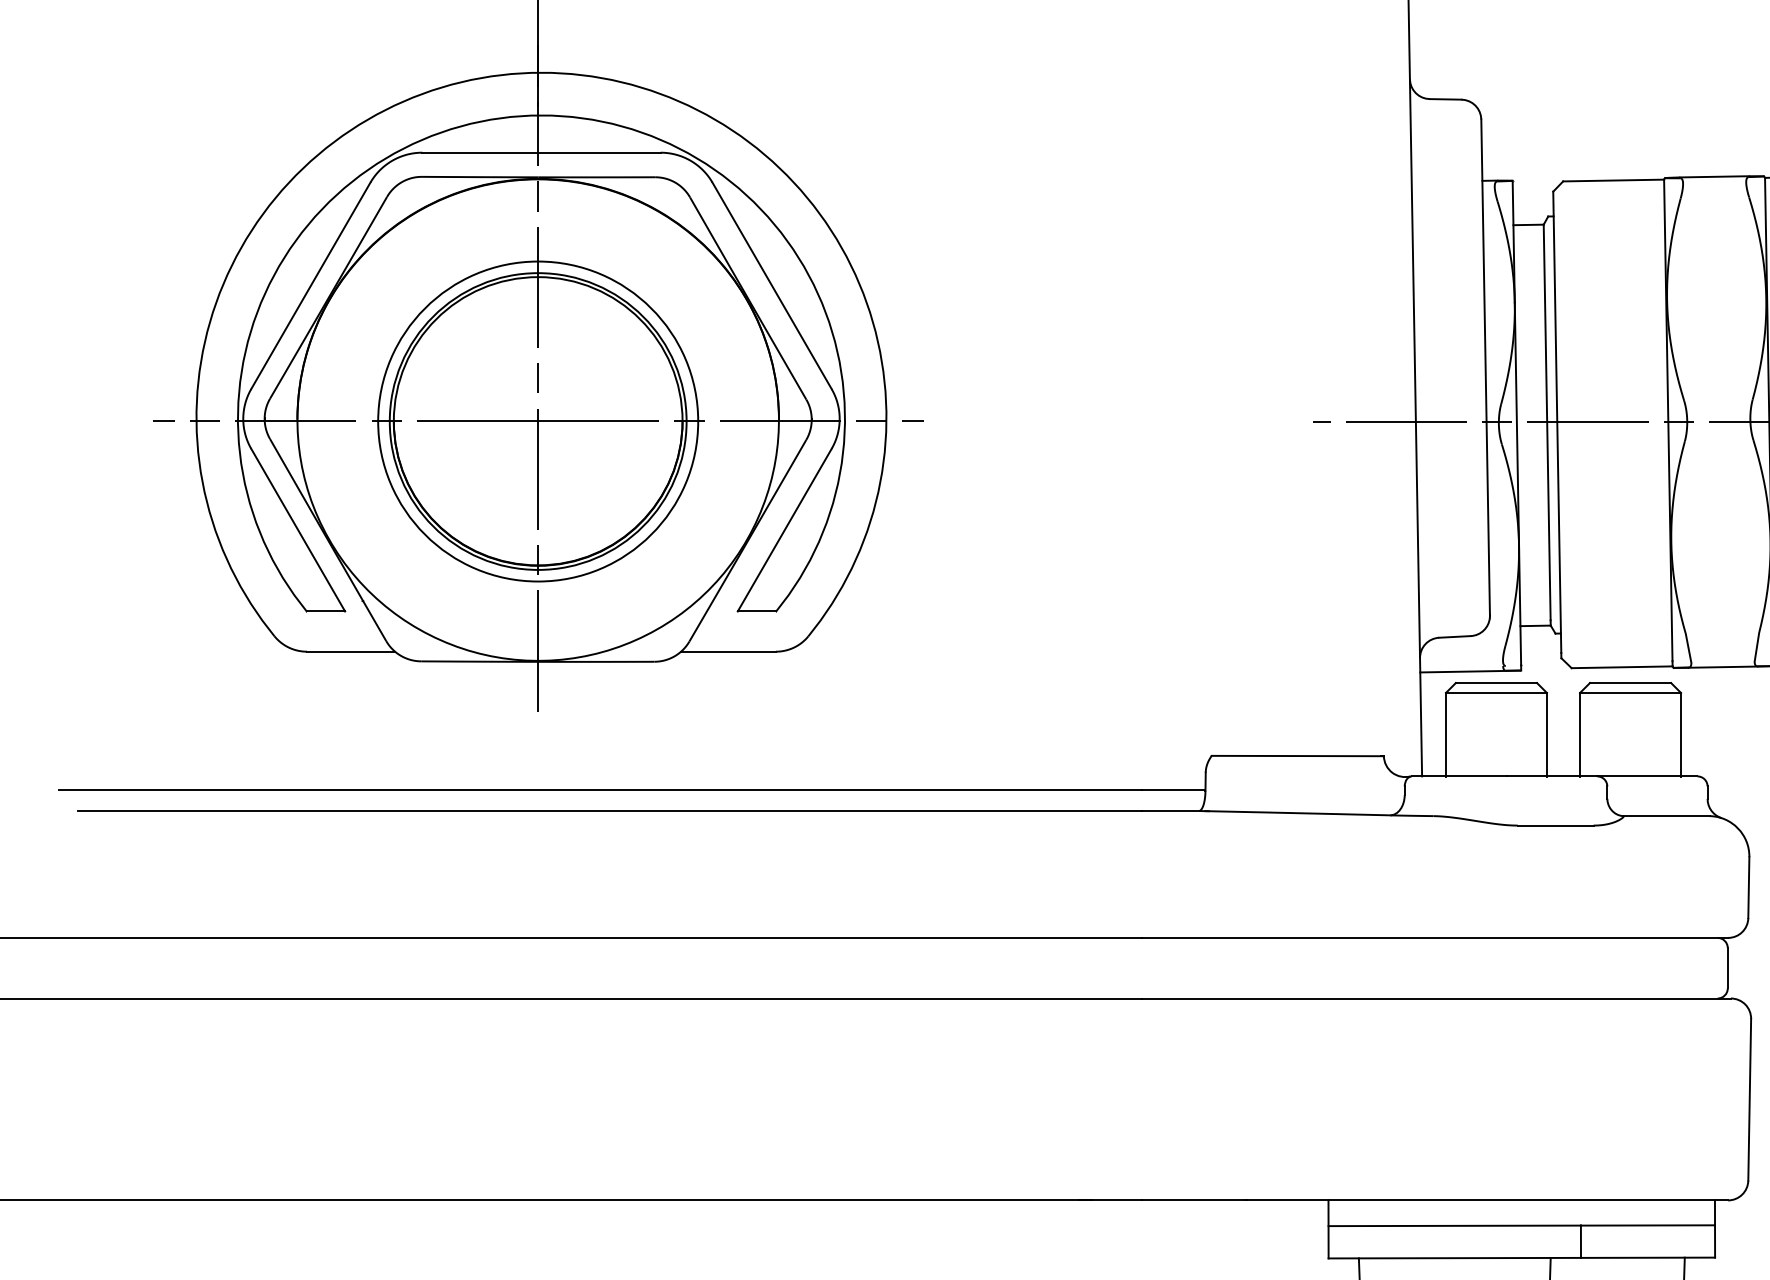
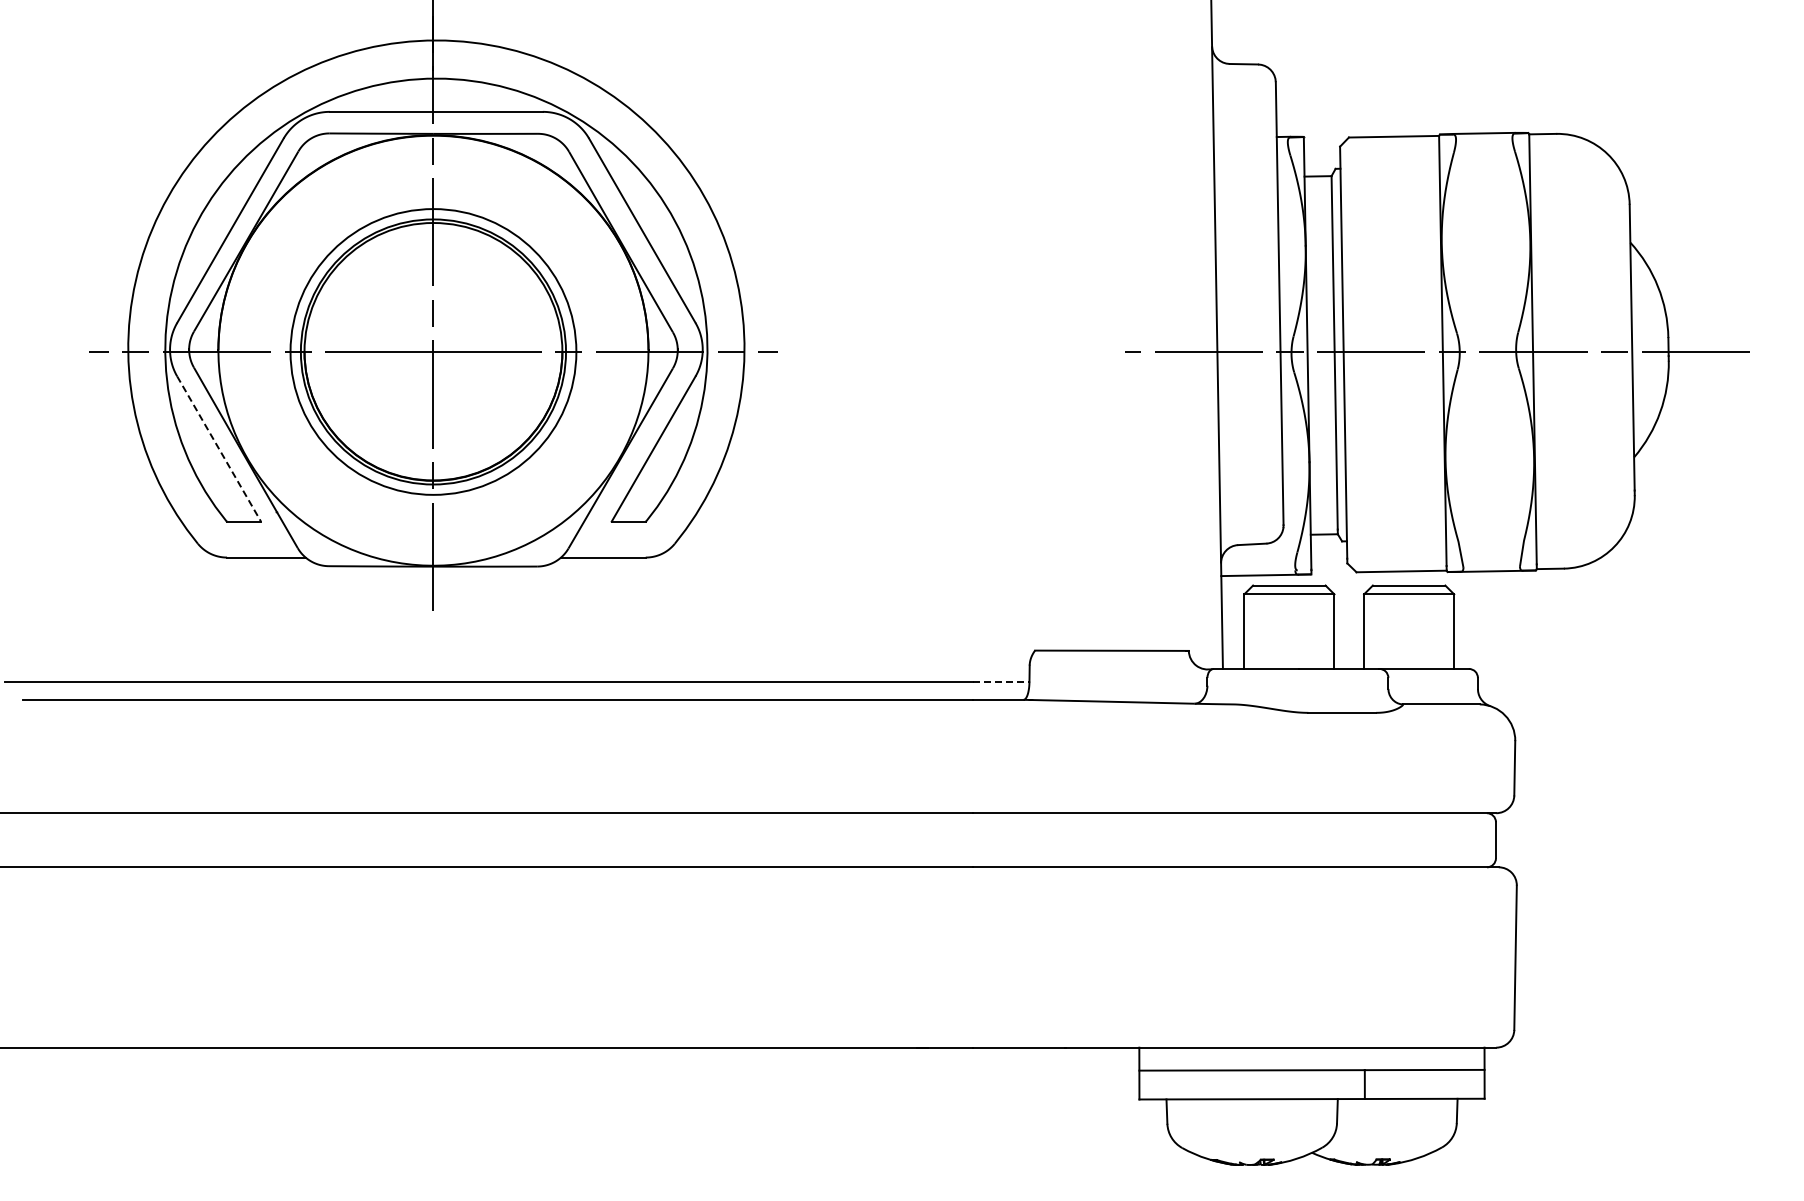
line: (298, 530) -> (219, 449), solid -> dashed
line: (1174, 790) -> (1001, 681), solid -> dashed

